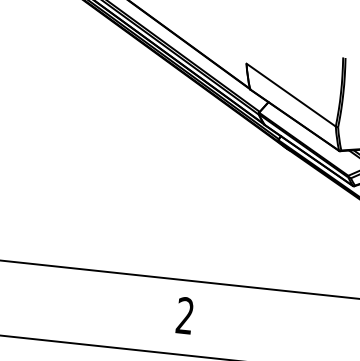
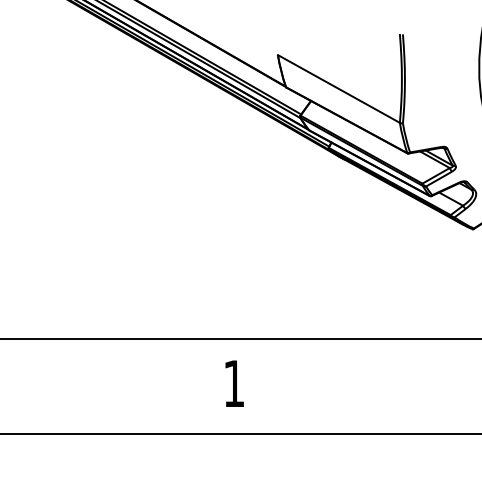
text: (184, 314) -> (233, 382), 2 -> 1

